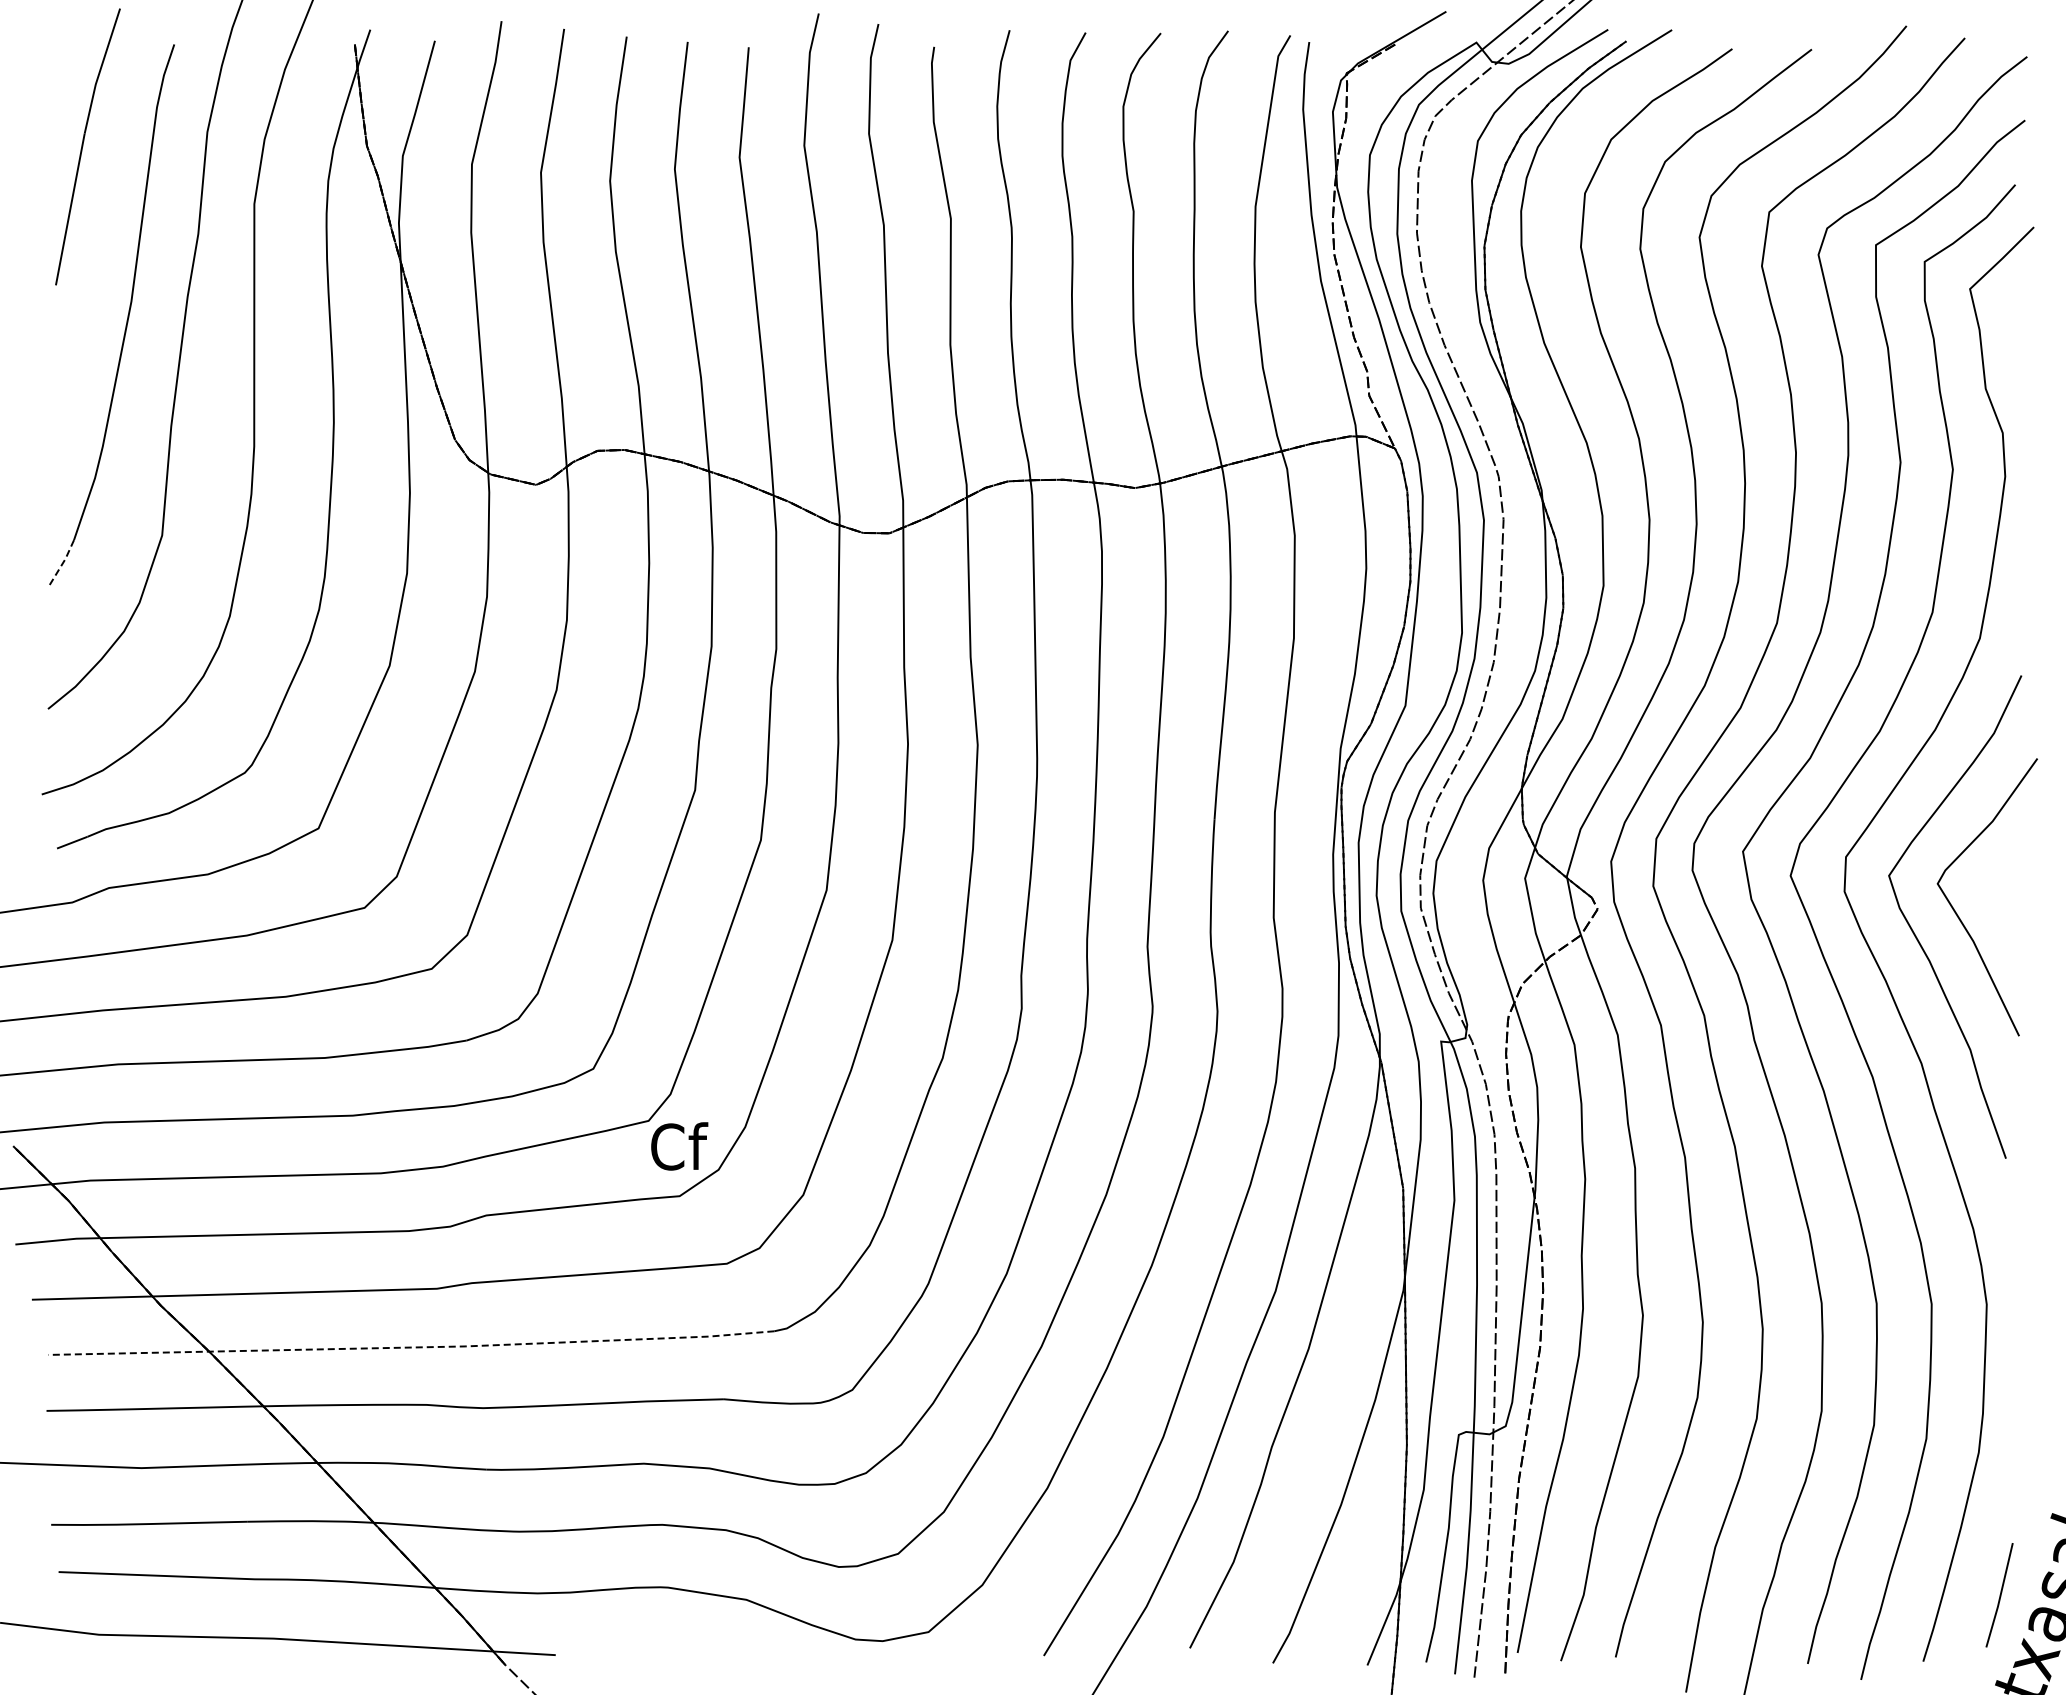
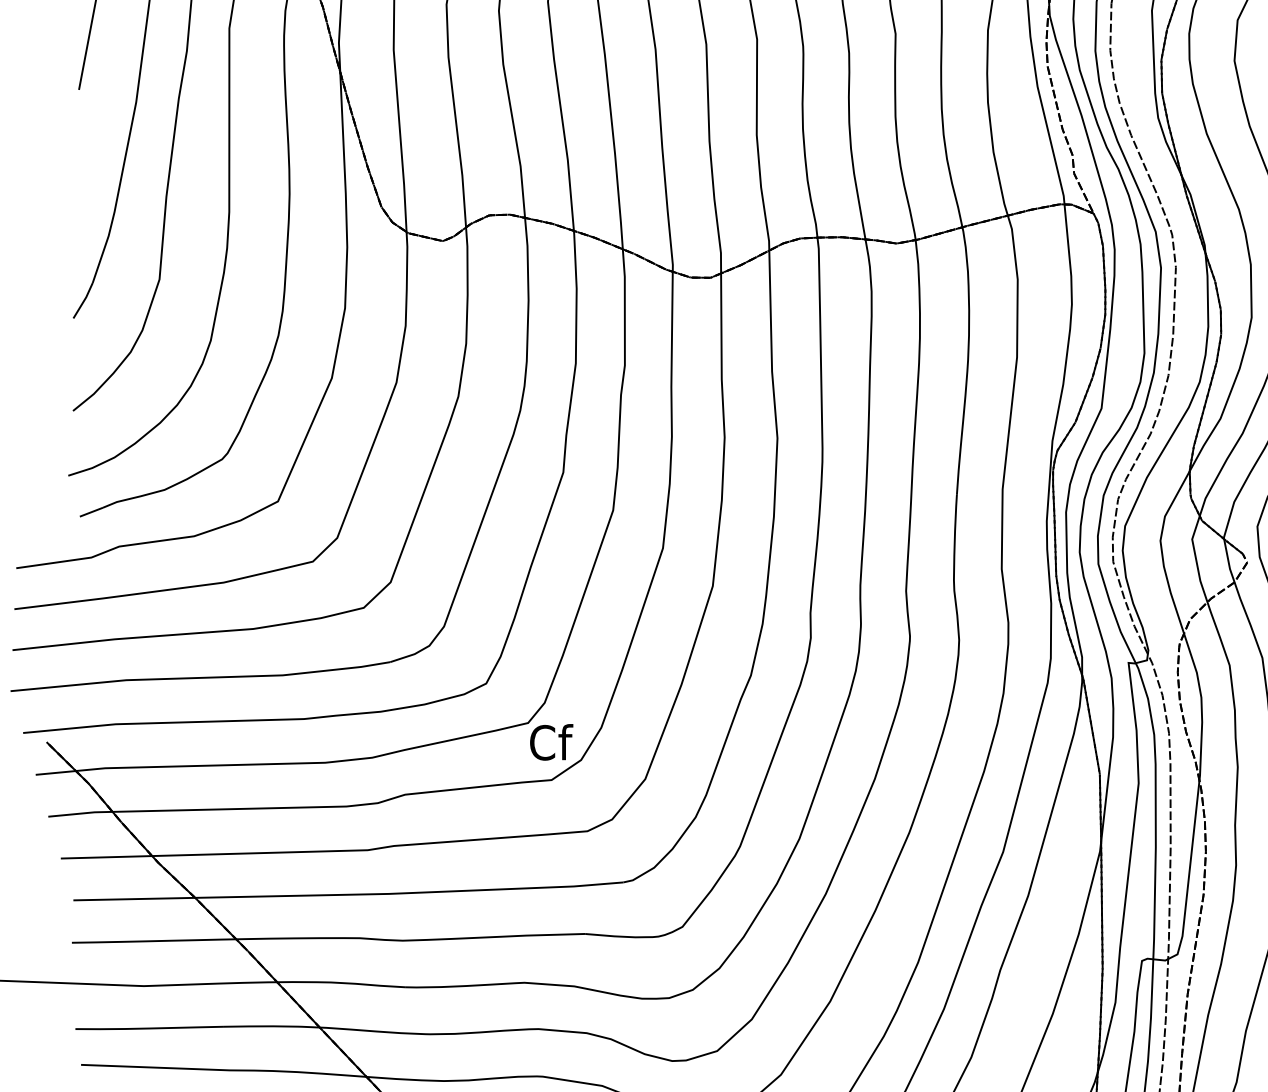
line: (62, 564) -> (84, 301), dashed -> solid
line: (413, 1347) -> (349, 894), dashed -> solid

